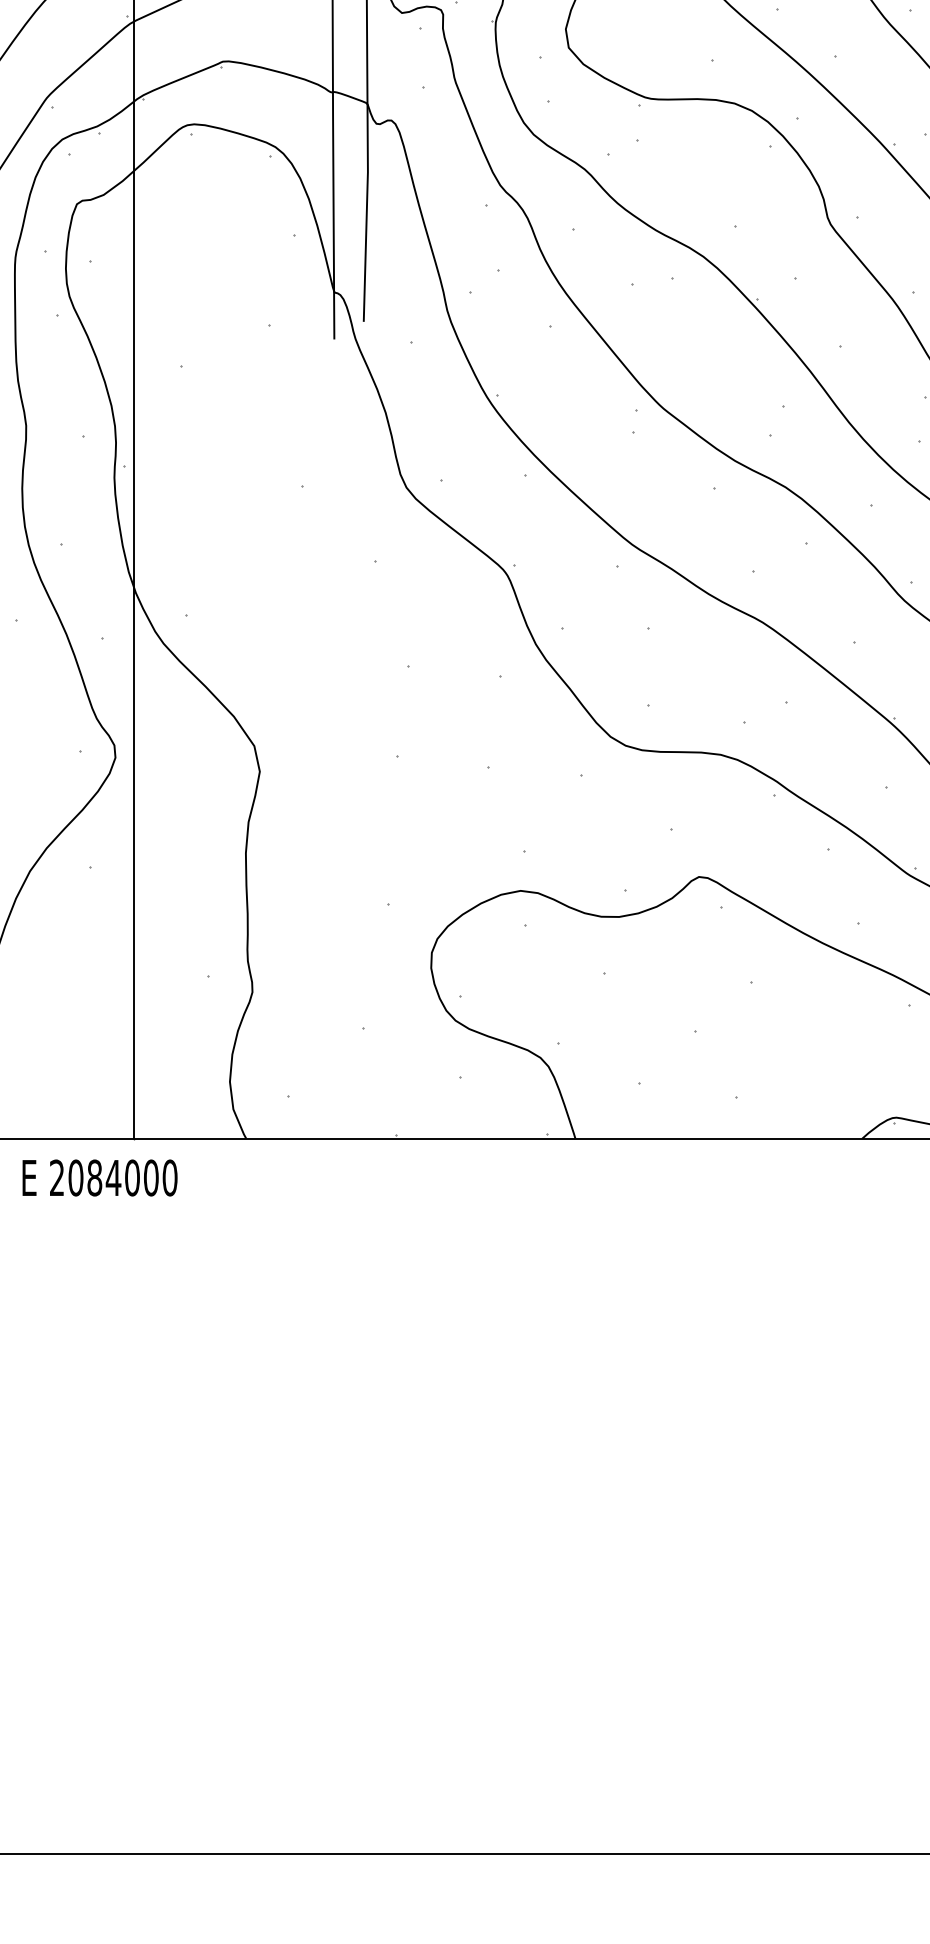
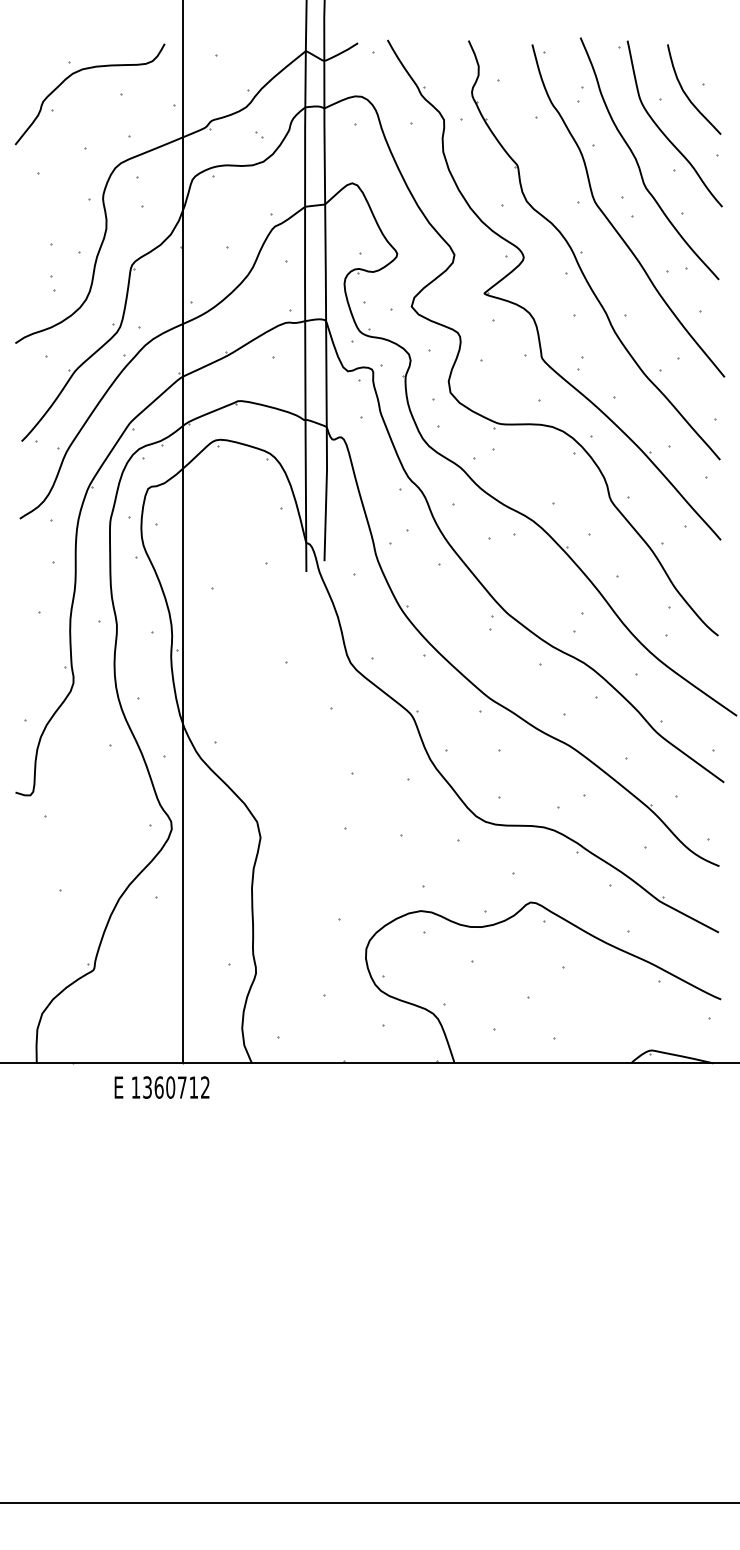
text: (113, 1177) -> (170, 1087), 2084000 -> 1360712

